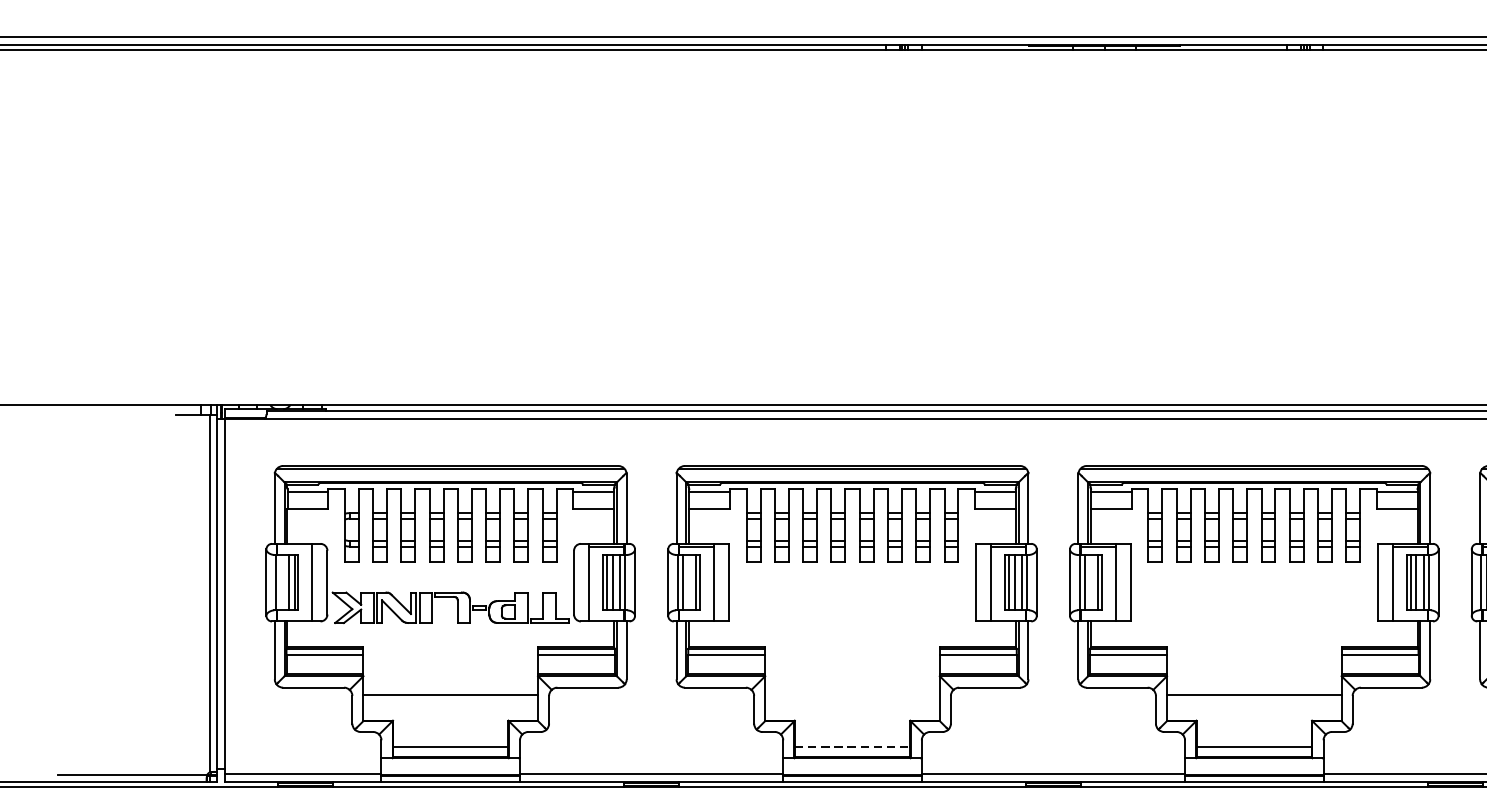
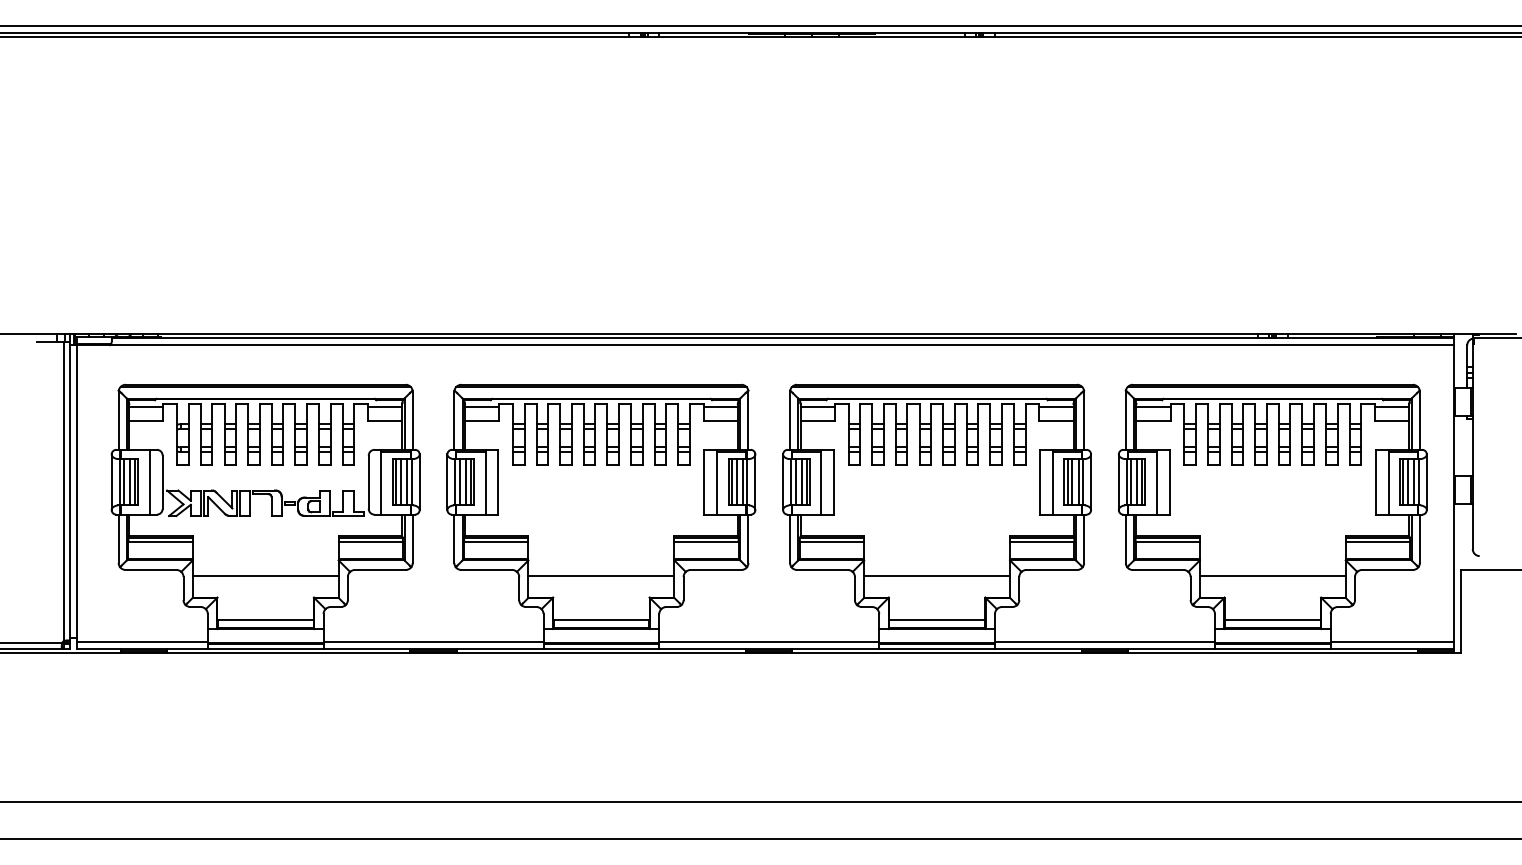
line: (281, 582) -> (124, 482), added
line: (691, 582) -> (466, 482), added
line: (1091, 582) -> (801, 482), added
line: (852, 694) -> (601, 575), added
line: (852, 746) -> (601, 619), dashed -> solid

